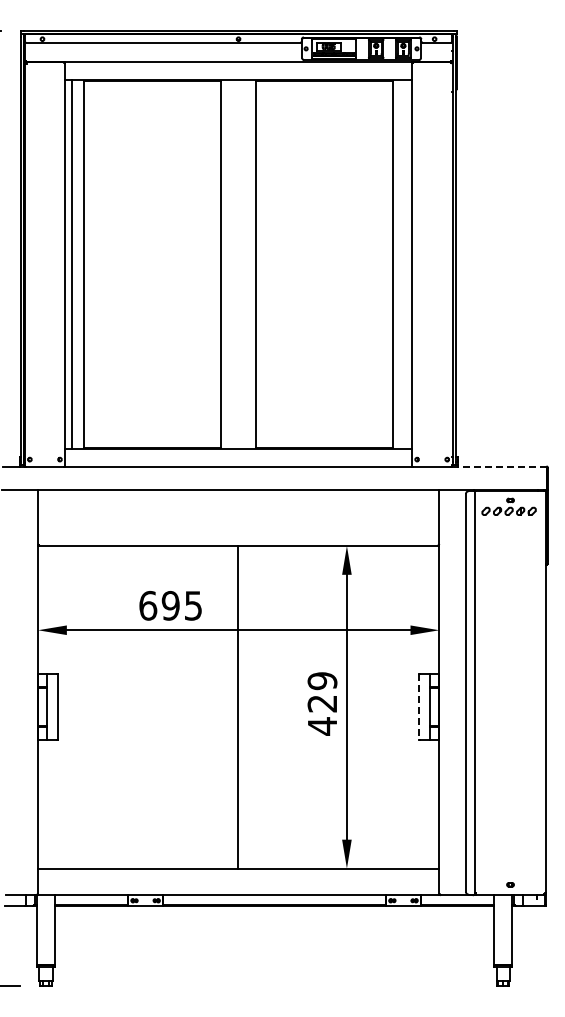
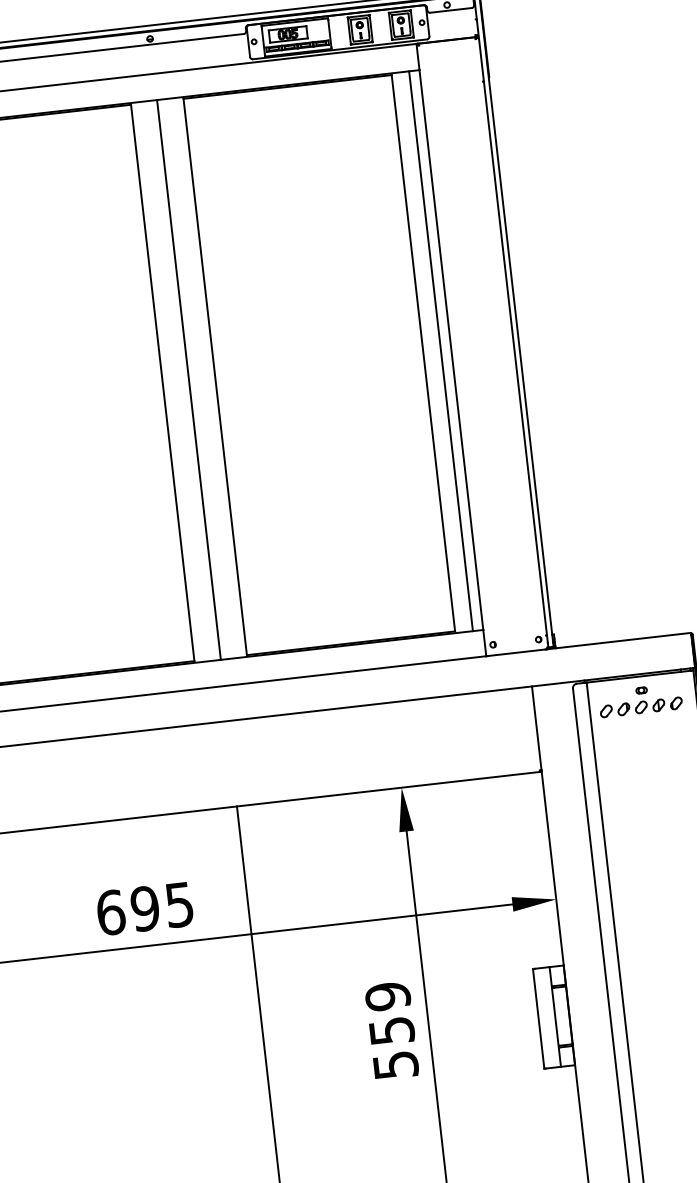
line: (238, 264) -> (188, 380), added
line: (404, 264) -> (440, 351), added
line: (499, 466) -> (619, 641), dashed -> solid
line: (419, 706) -> (539, 1018), dashed -> solid
text: (322, 715) -> (393, 1048), 429 -> 559

